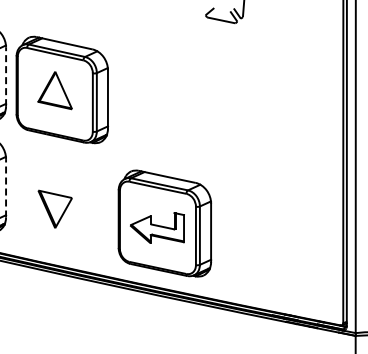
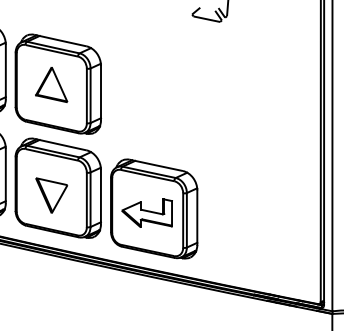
line: (6, 76) -> (6, 71), dashed -> solid
line: (6, 187) -> (6, 175), dashed -> solid
part: (61, 201) -> (57, 188), added

